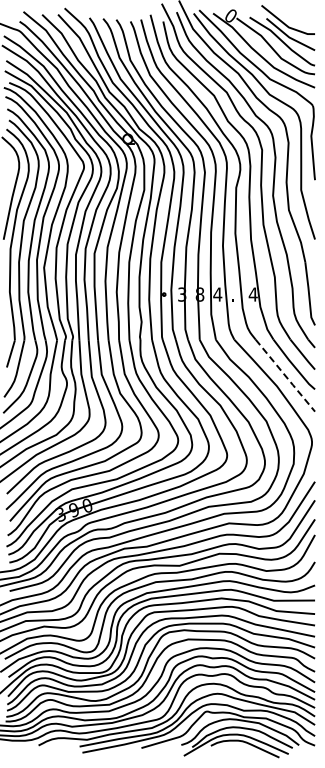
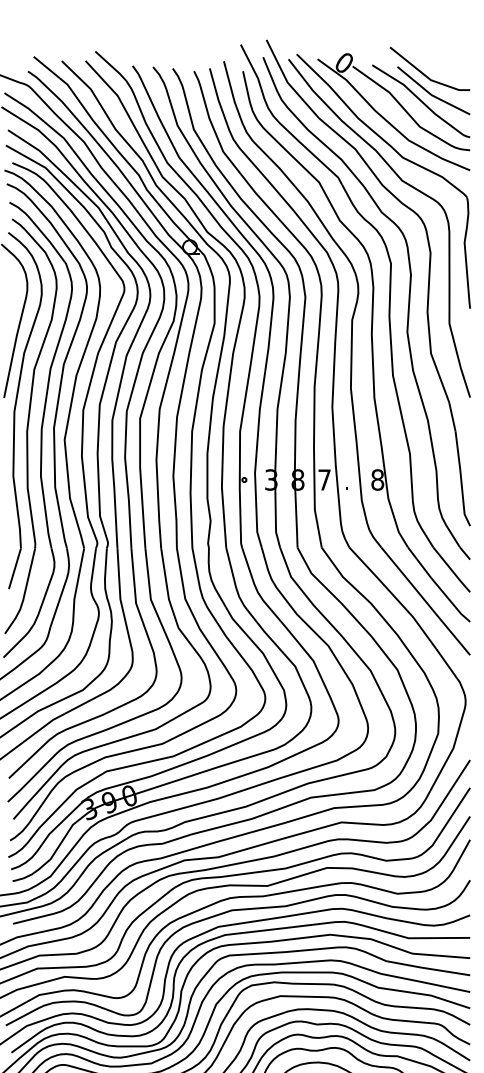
text: (217, 294) -> (324, 479), 4 -> 7
text: (252, 294) -> (376, 479), 4 -> 8
line: (285, 376) -> (425, 602), dashed -> solid

